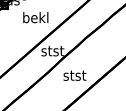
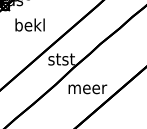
text: (35, 17) -> (29, 24), moved
text: (74, 75) -> (86, 87), stst -> meer

